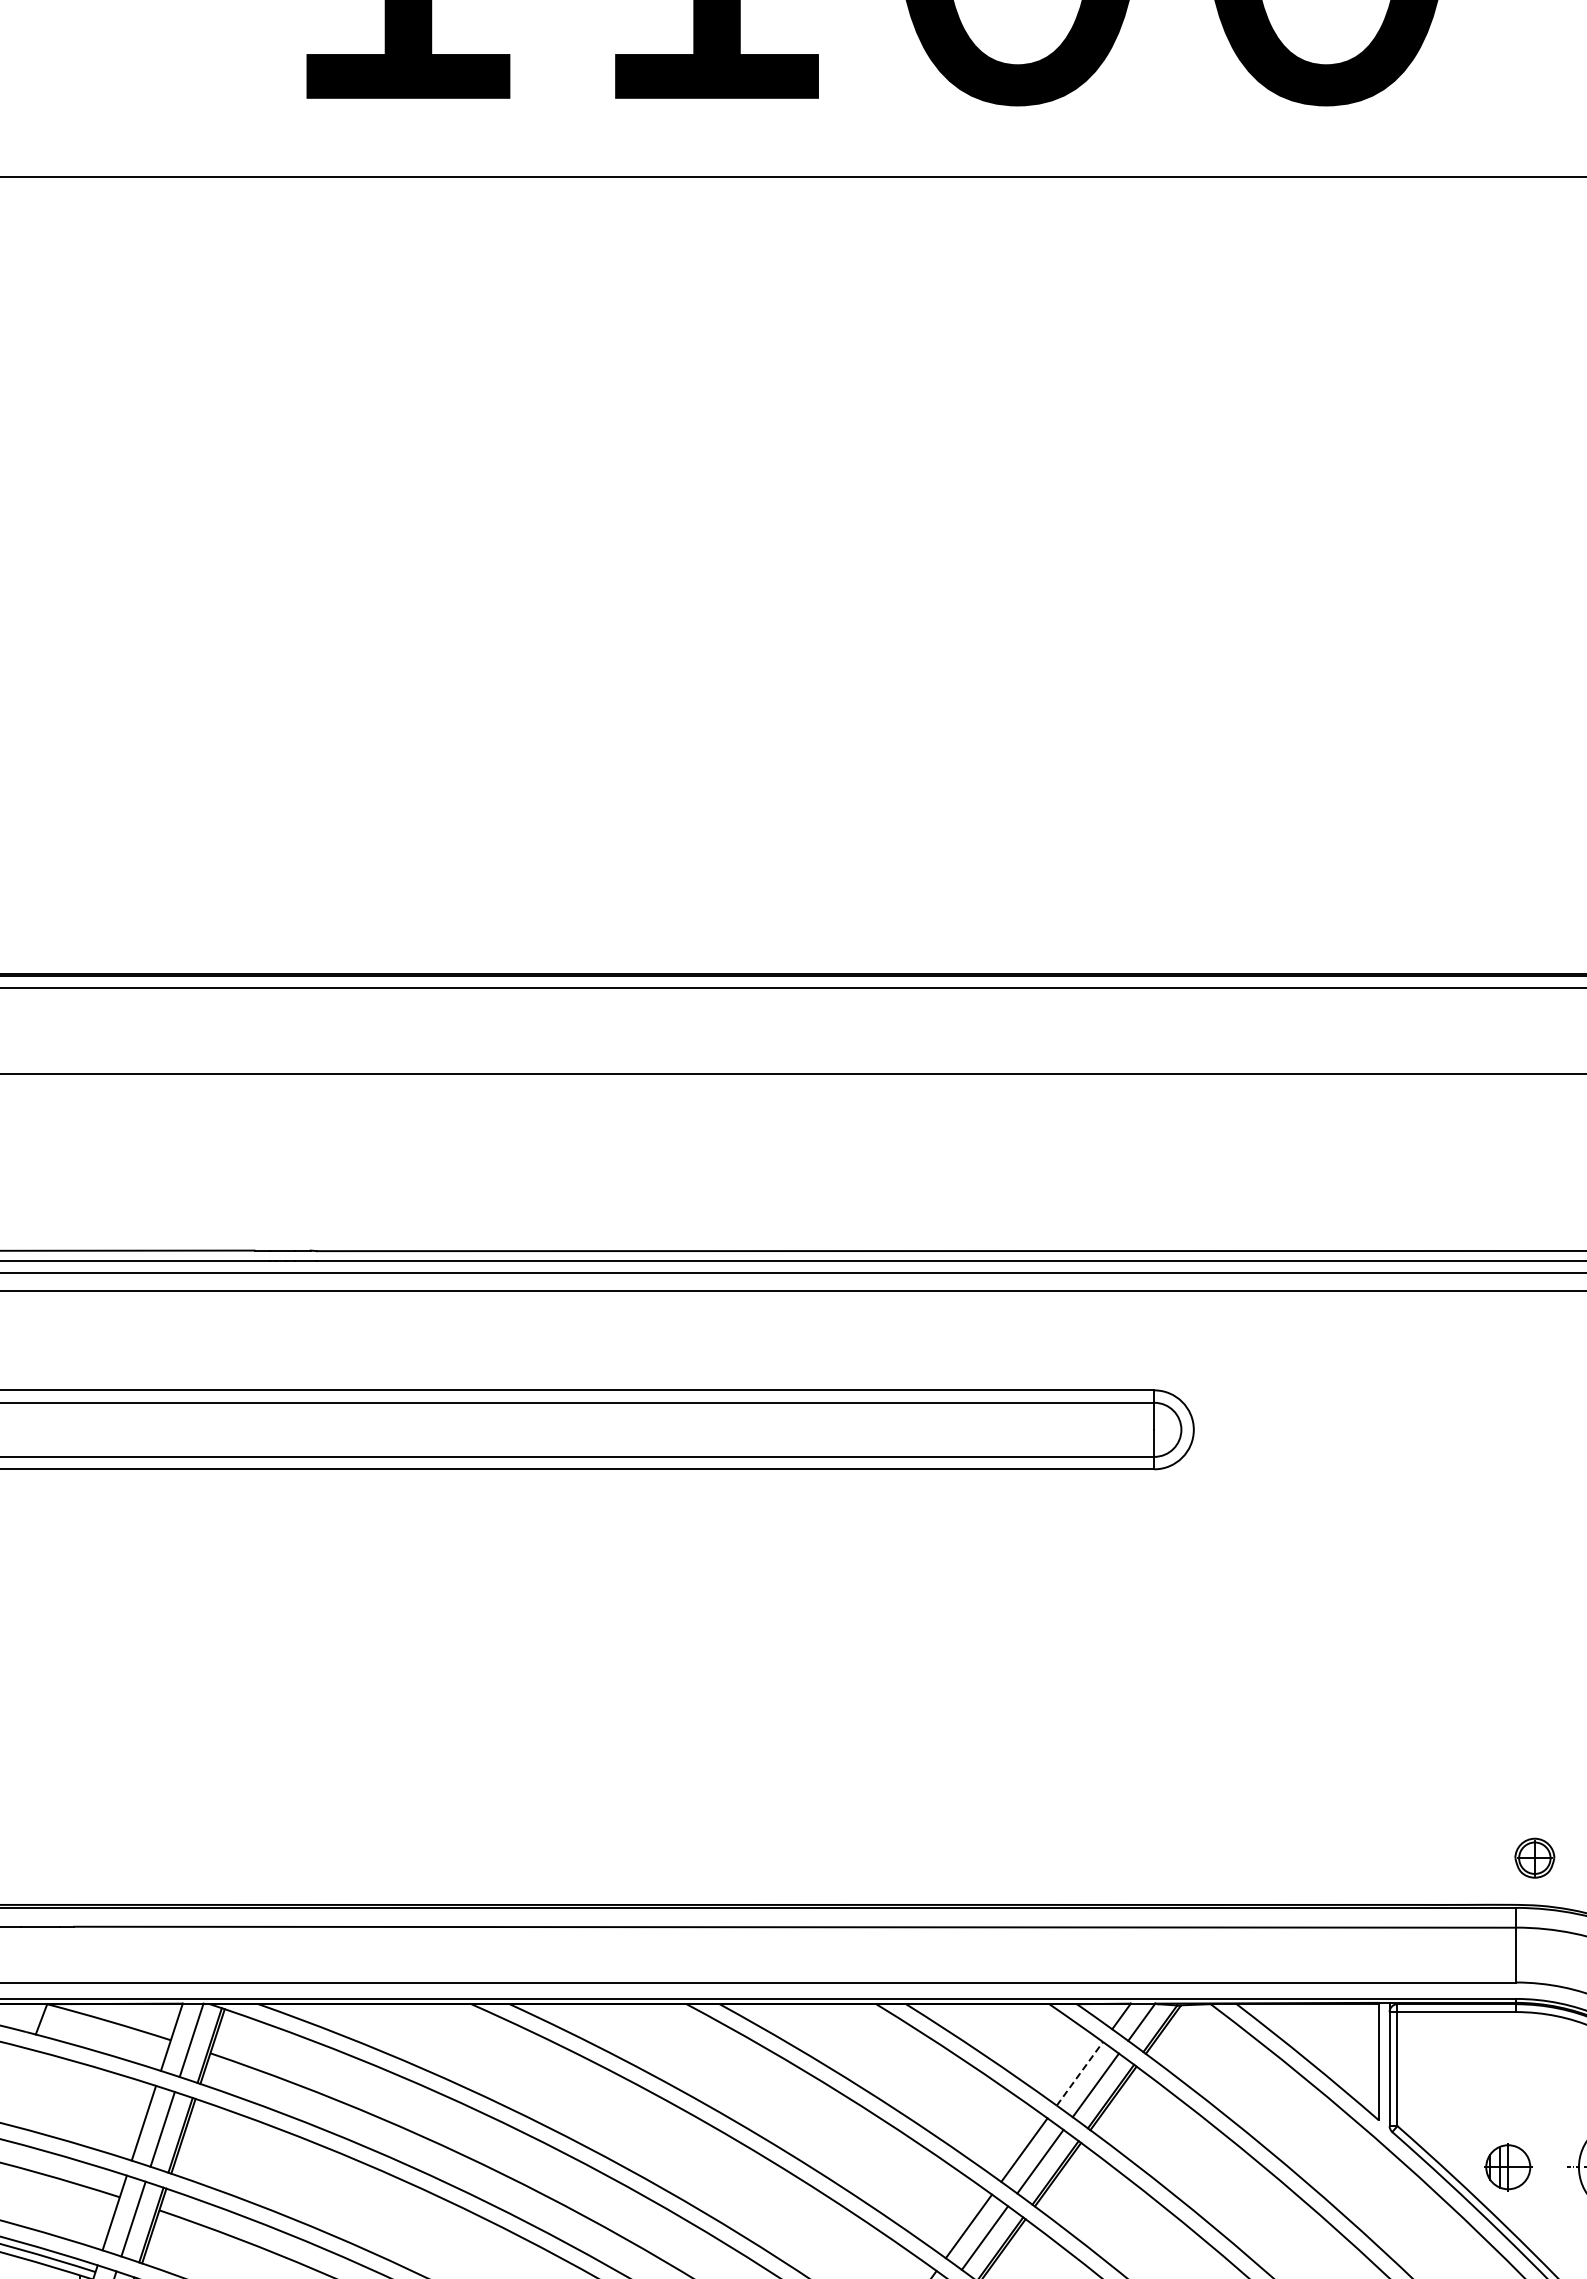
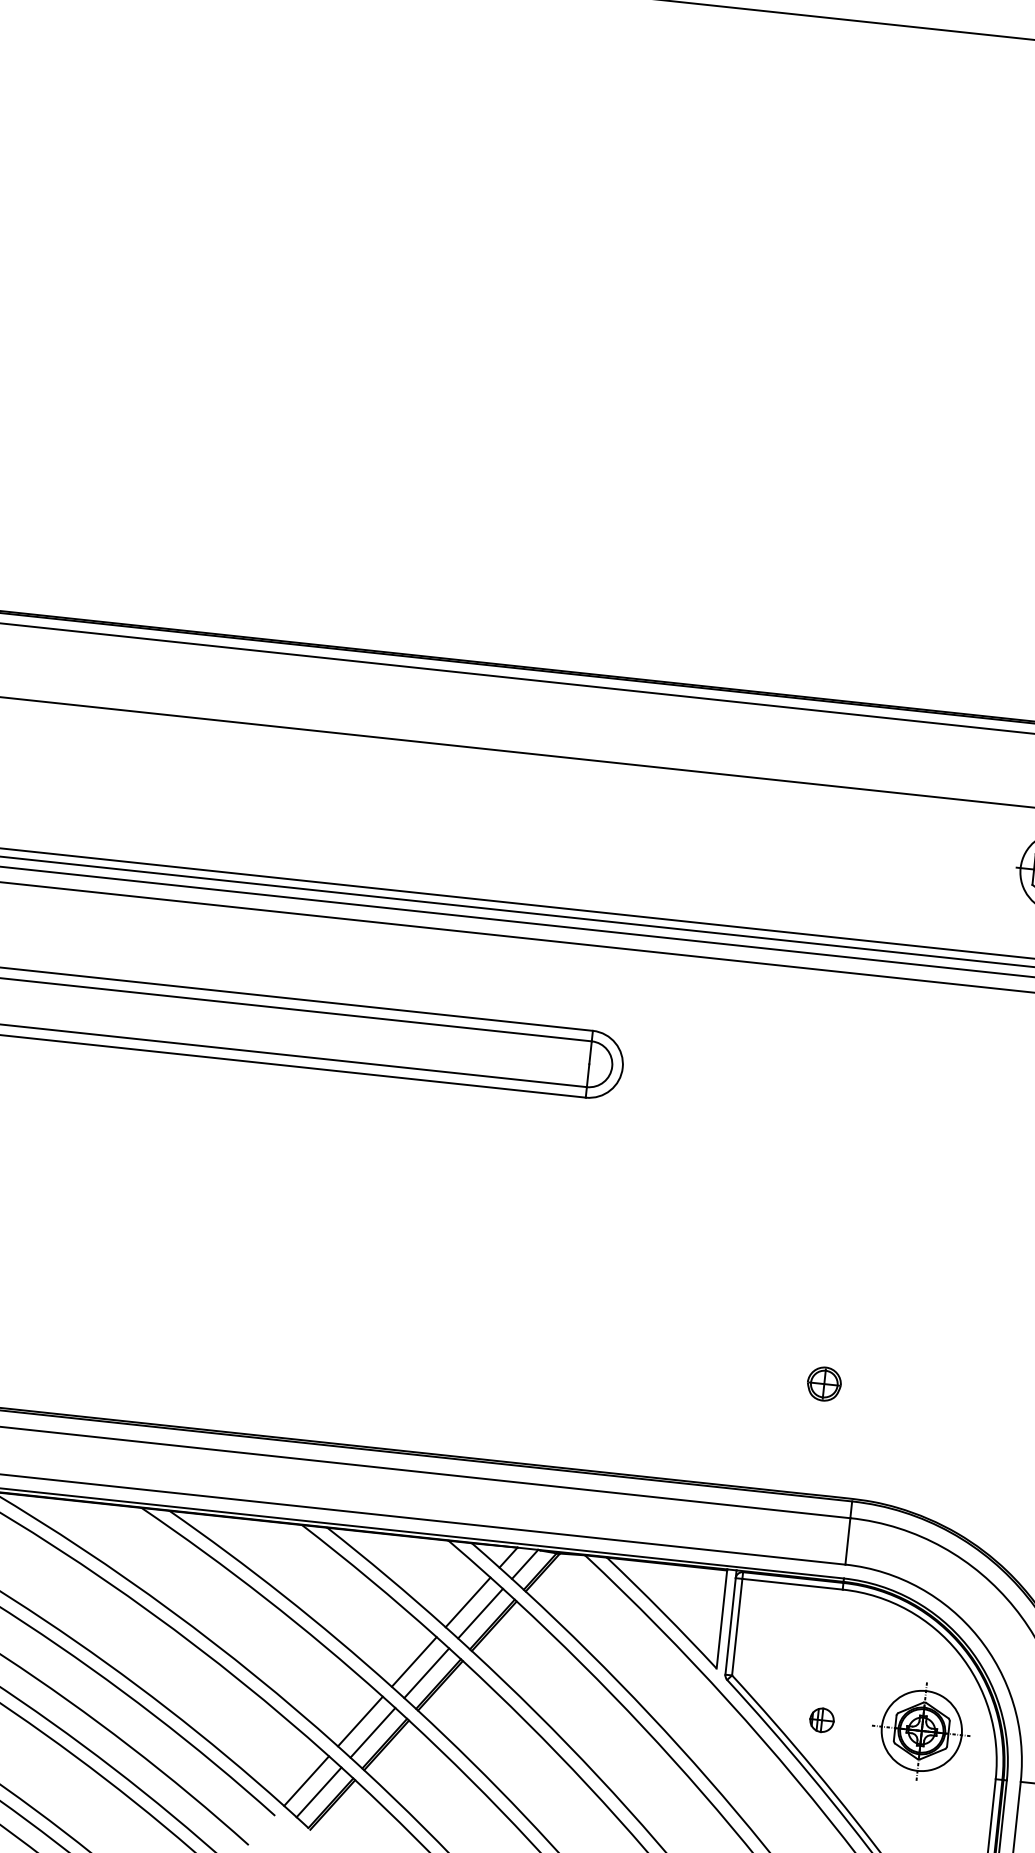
part: (1534, 1857) -> (824, 1383), moved
line: (1080, 2073) -> (468, 1602), dashed -> solid
part: (1507, 2167) -> (821, 1720), size x0.62

